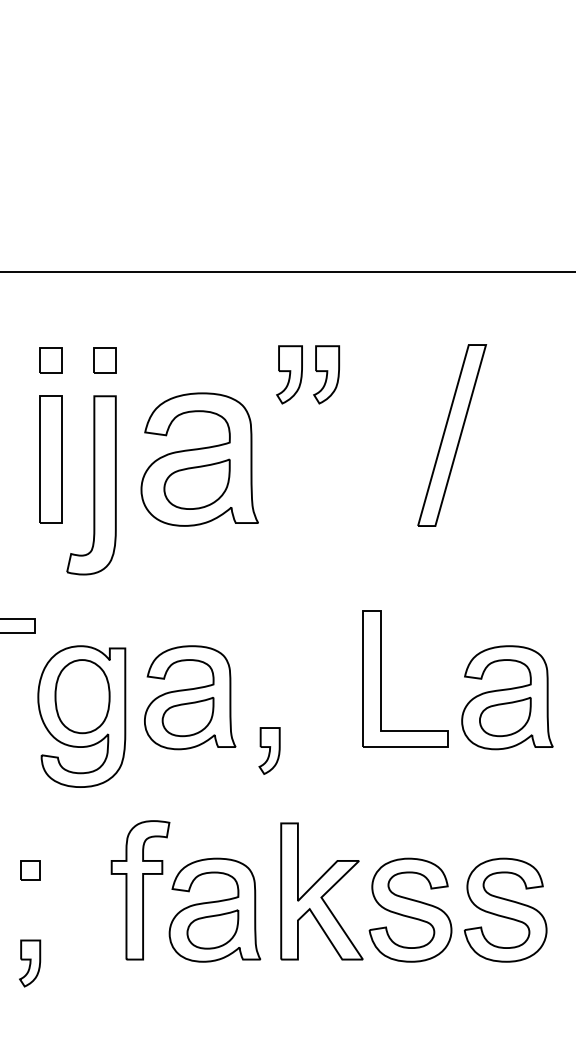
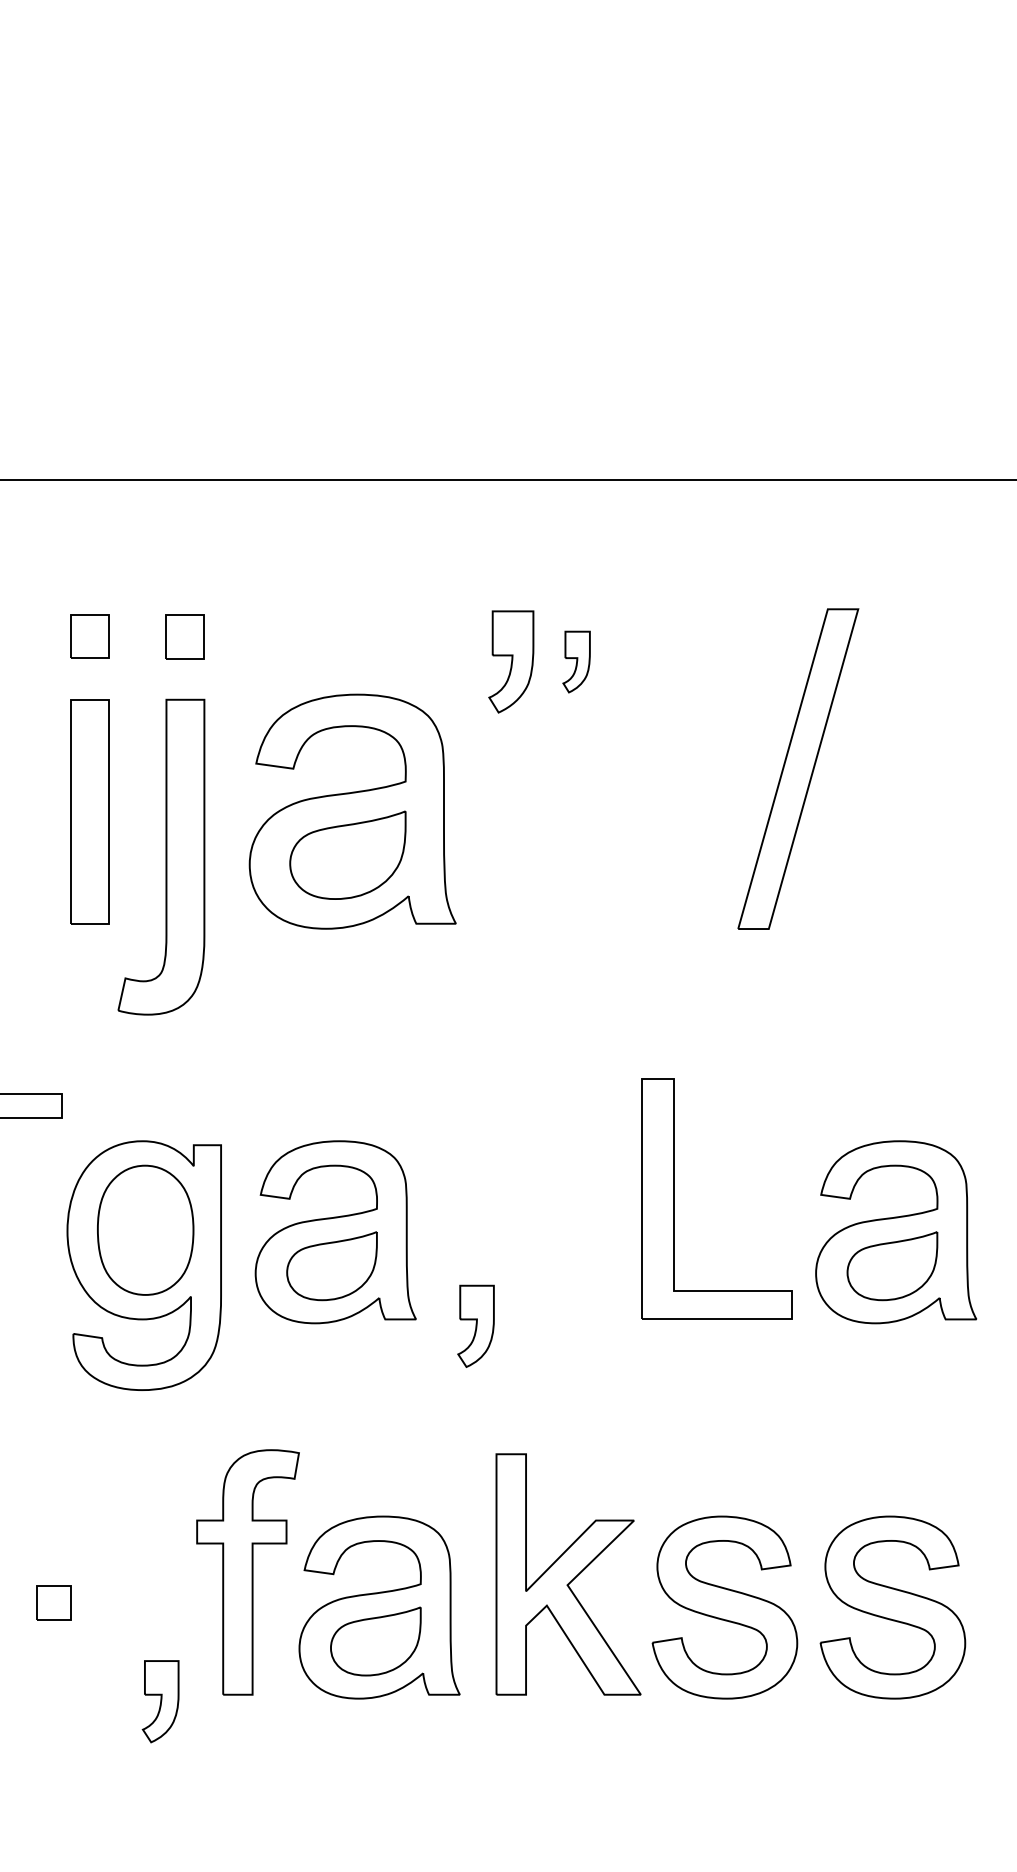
part: (326, 374) -> (576, 661), size x0.6
part: (30, 870) -> (53, 1602), moved
part: (30, 963) -> (161, 1701), moved

